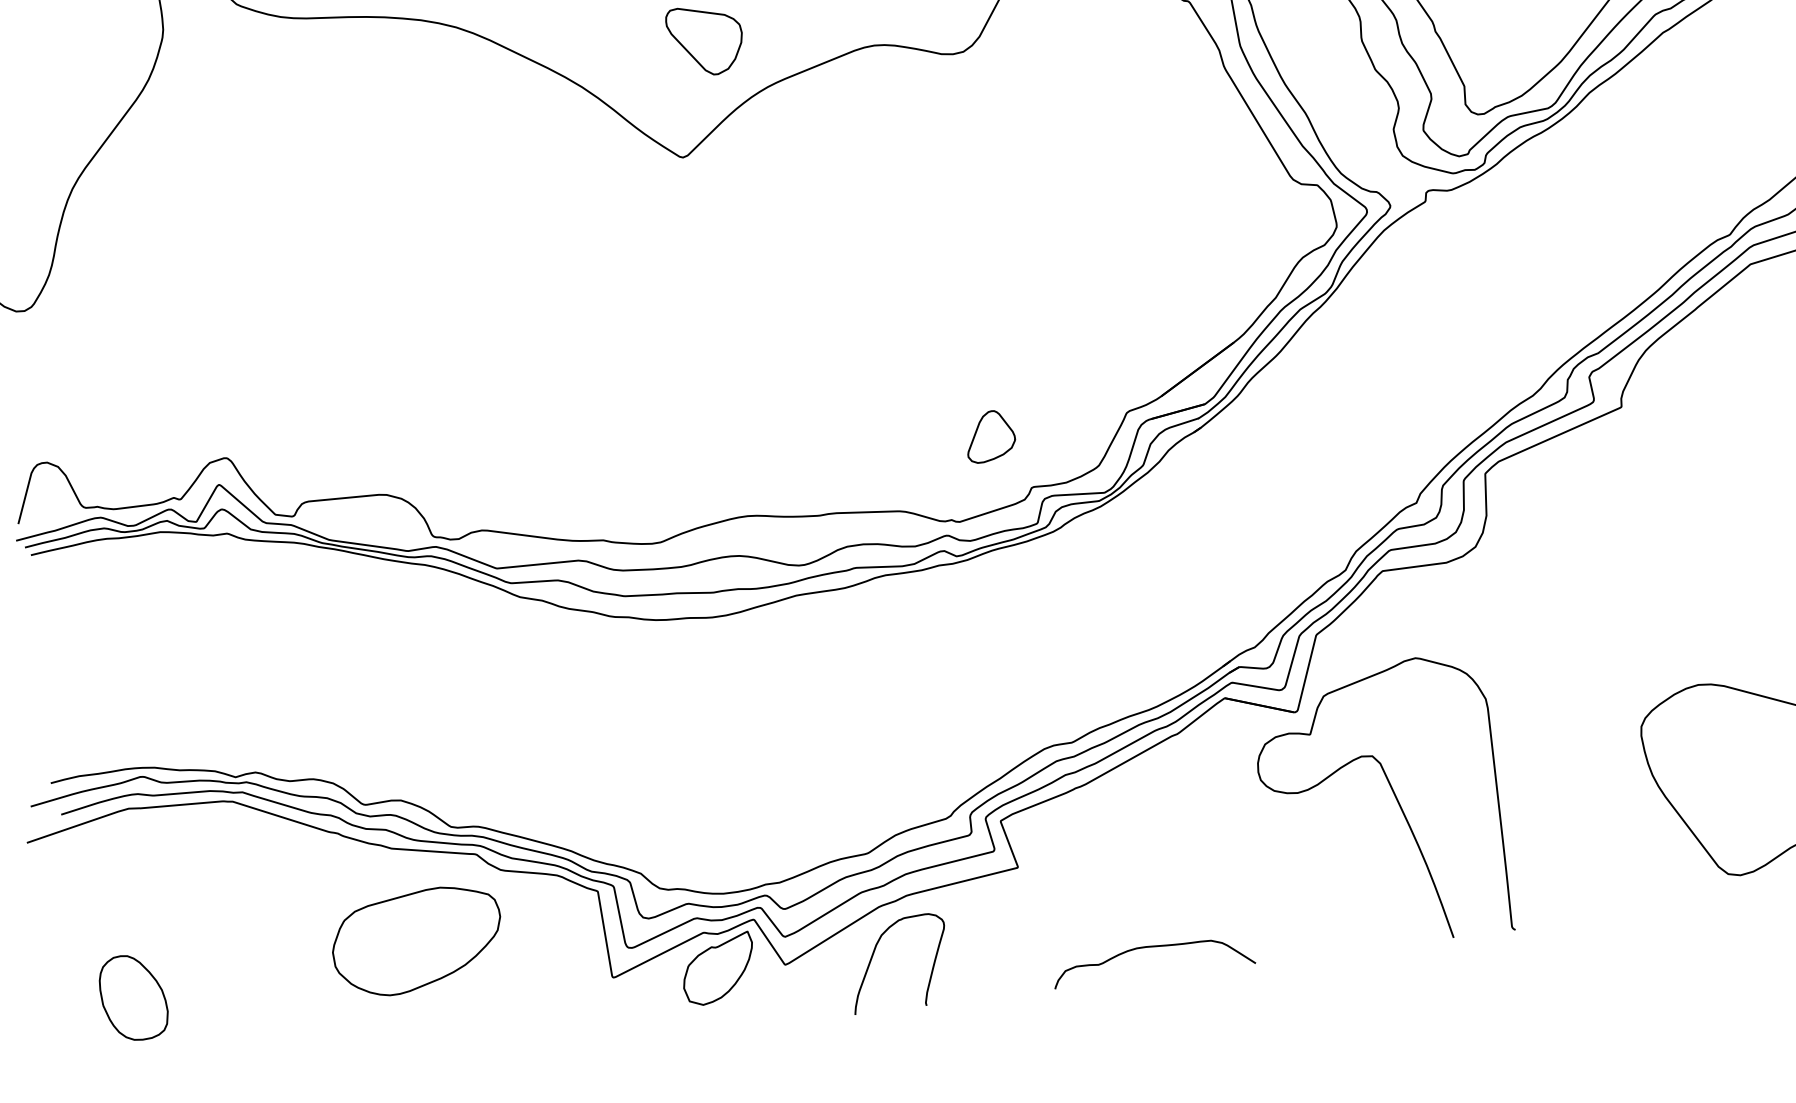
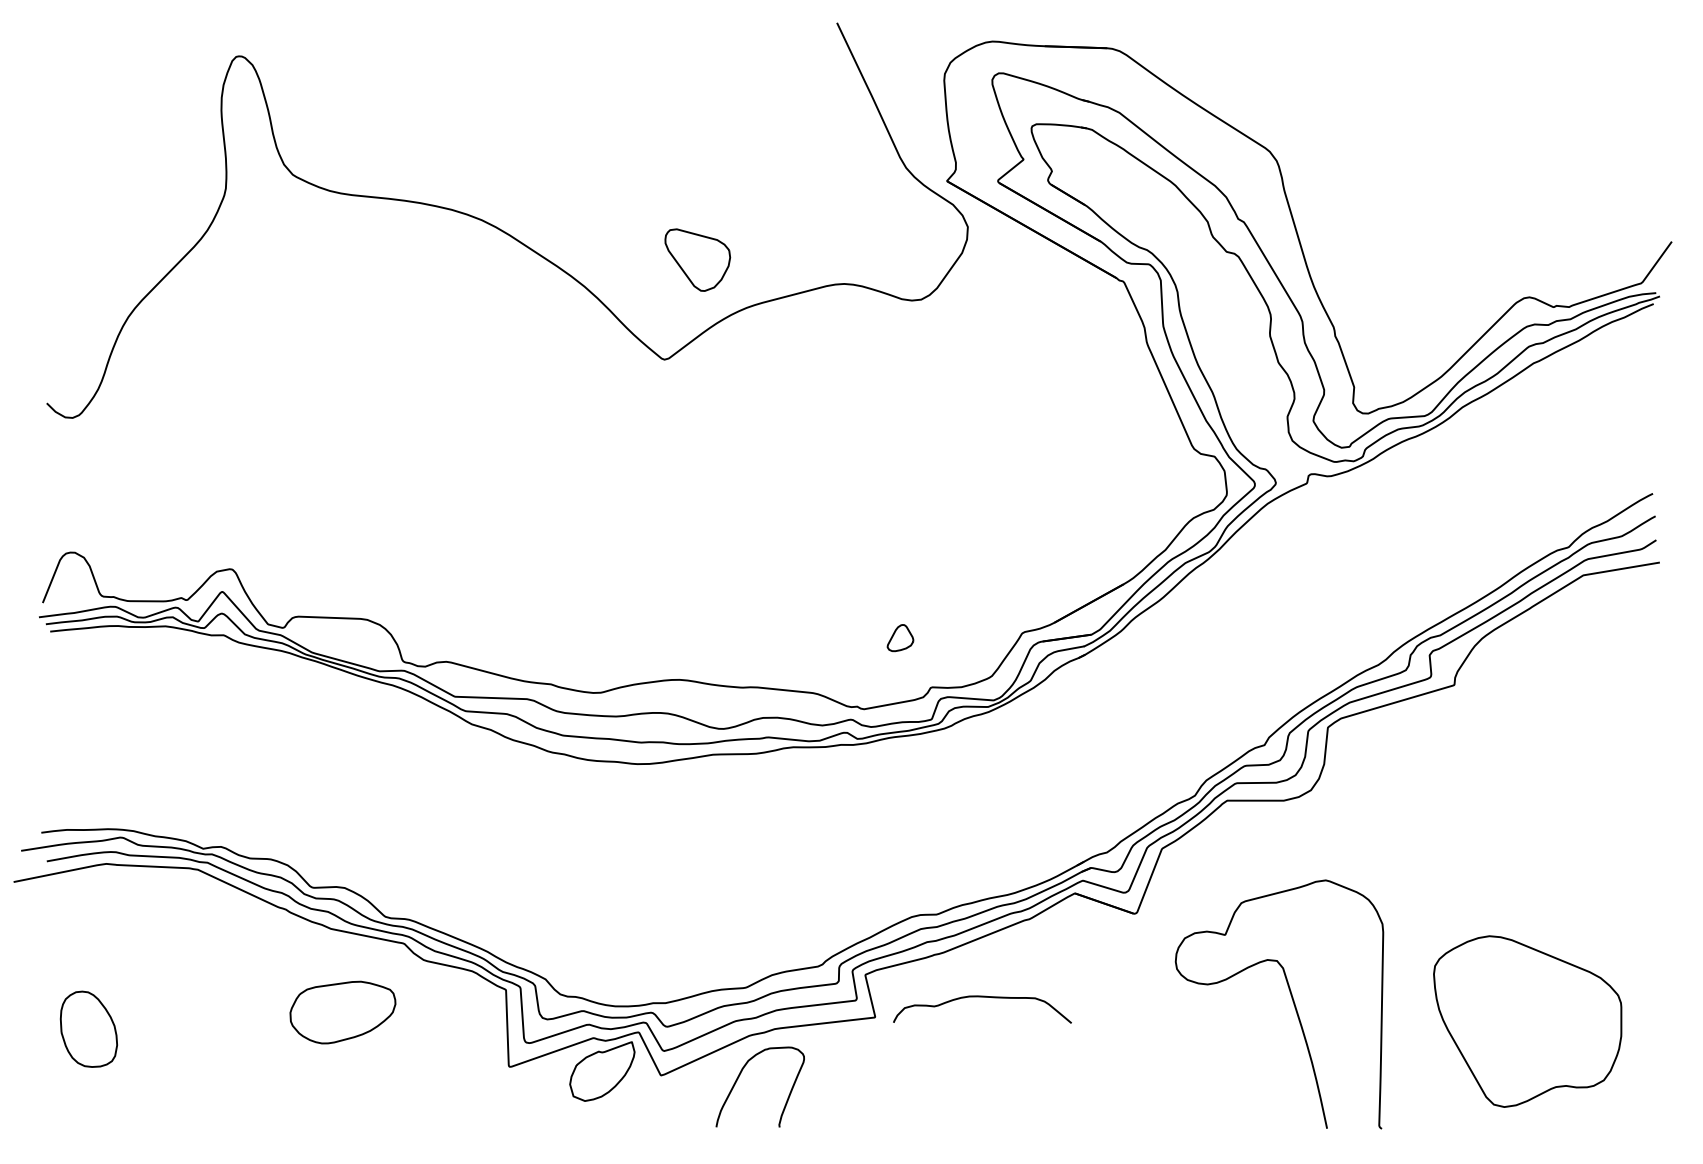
part: (990, 435) -> (900, 637), size x0.6
curve: (1395, 799) -> (1292, 1001), moved
part: (416, 941) -> (342, 1012), size x0.7
curve: (1151, 947) -> (982, 997), moved

